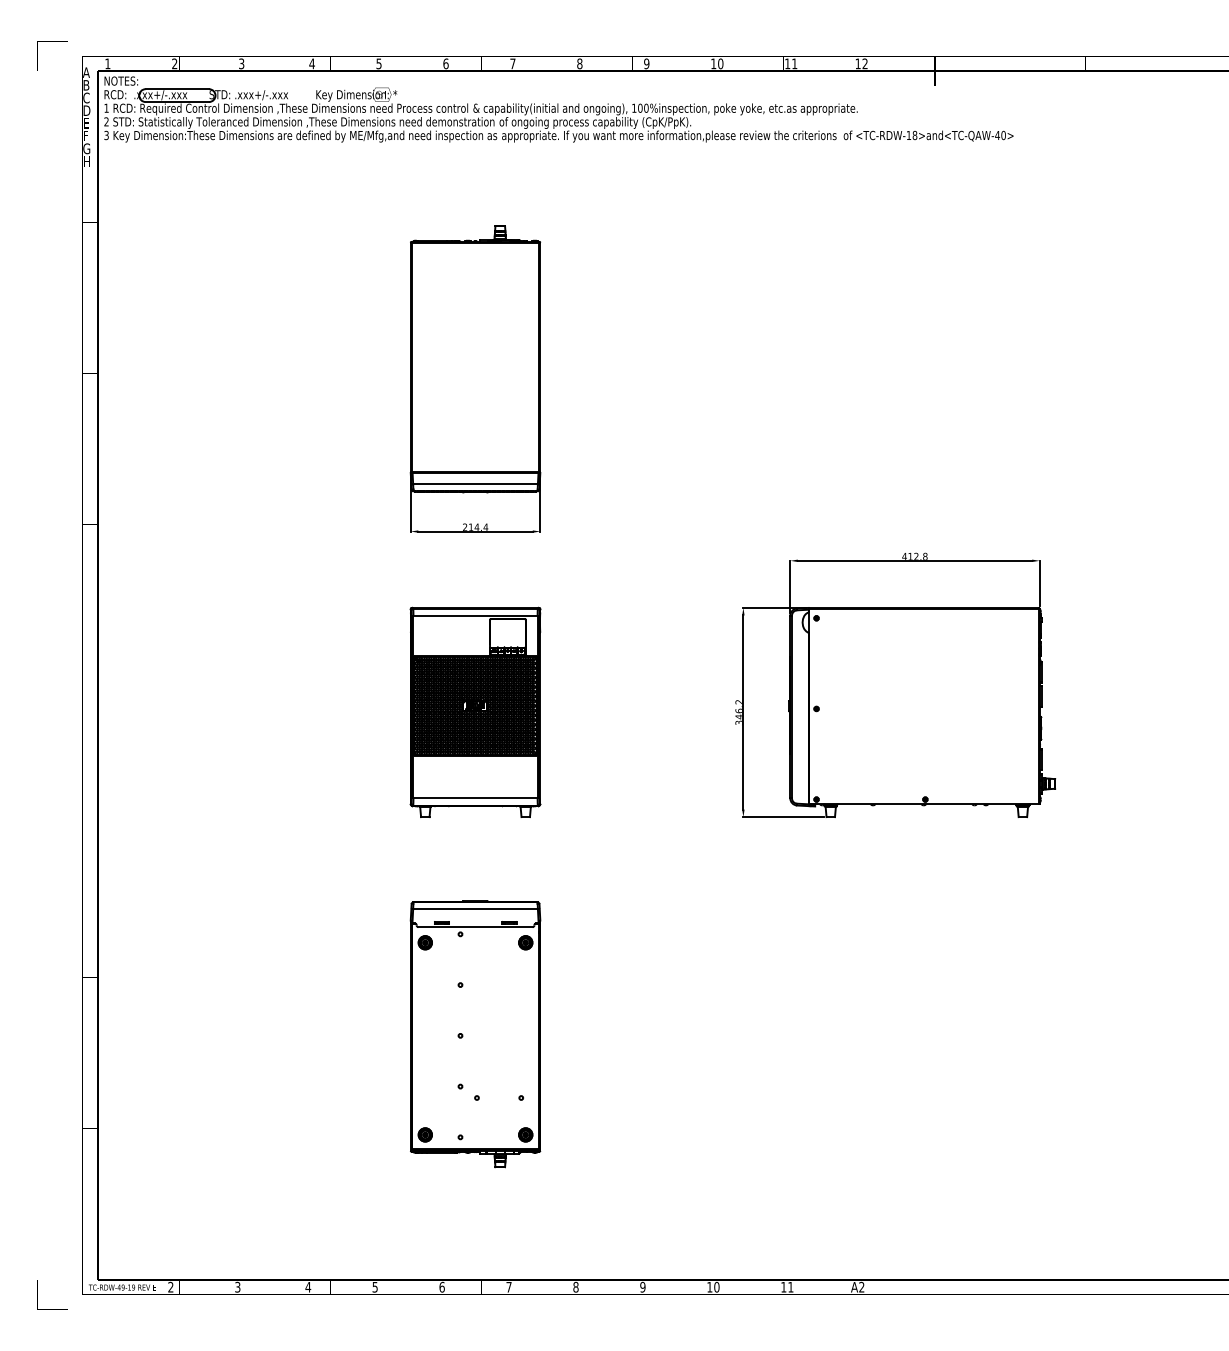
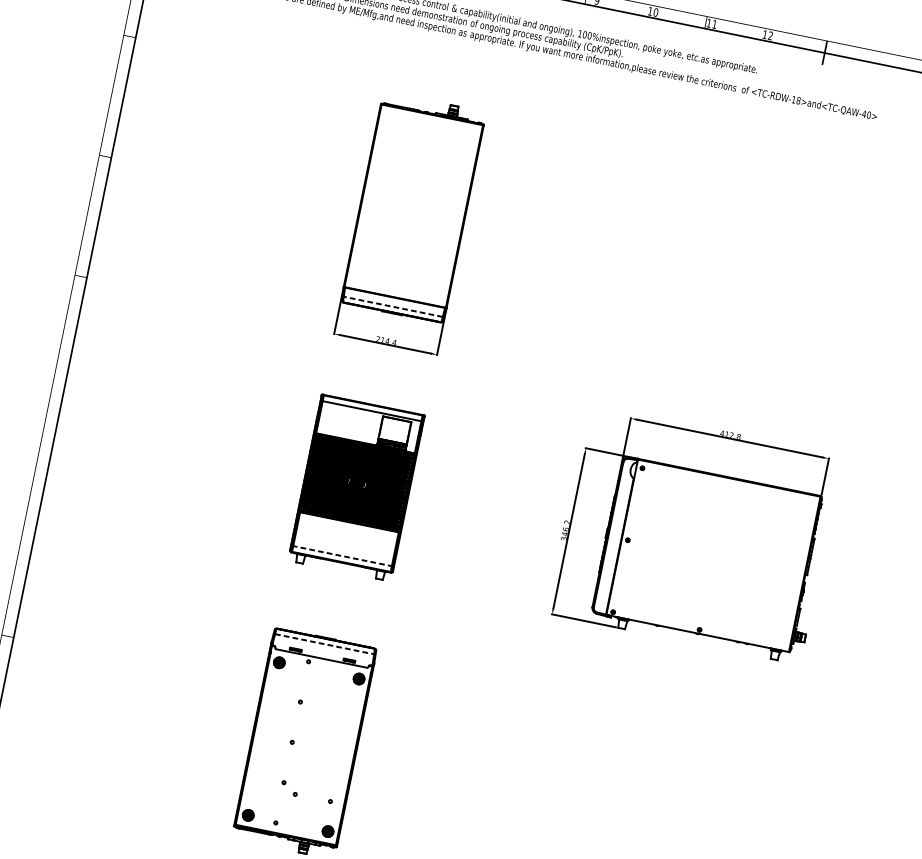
line: (475, 484) -> (393, 306), solid -> dashed
line: (475, 798) -> (342, 556), solid -> dashed
line: (476, 909) -> (325, 644), solid -> dashed

